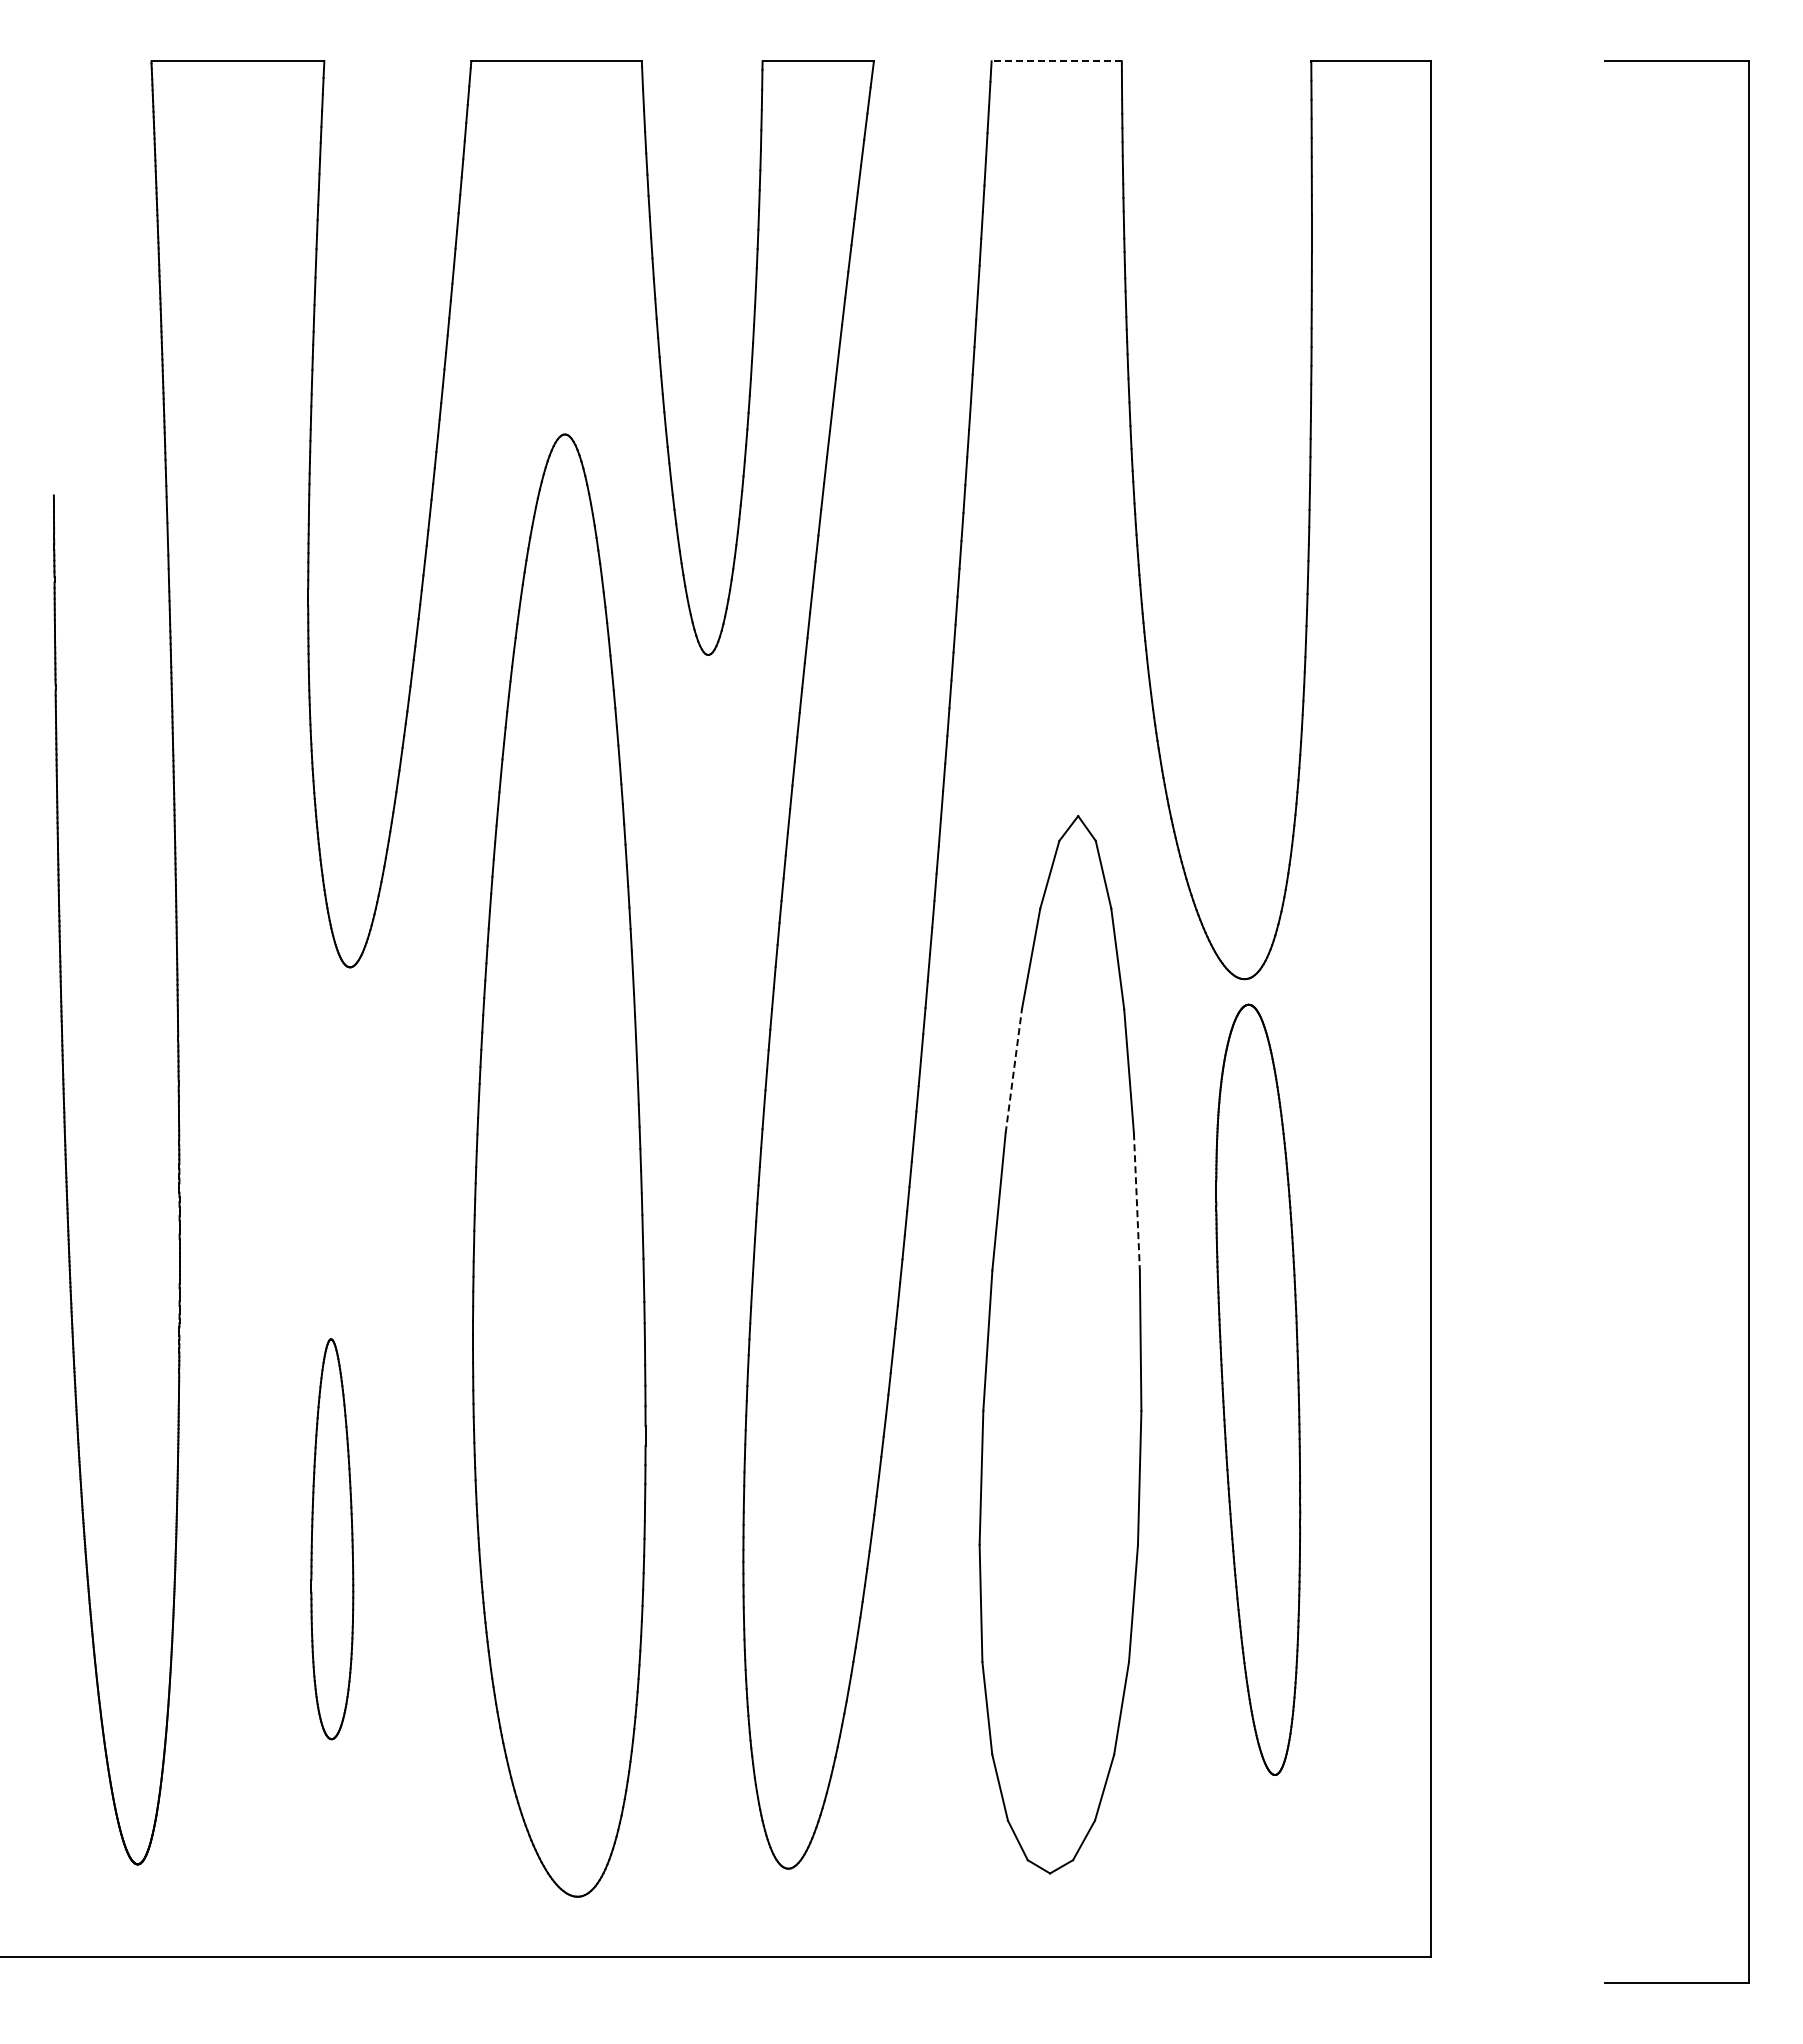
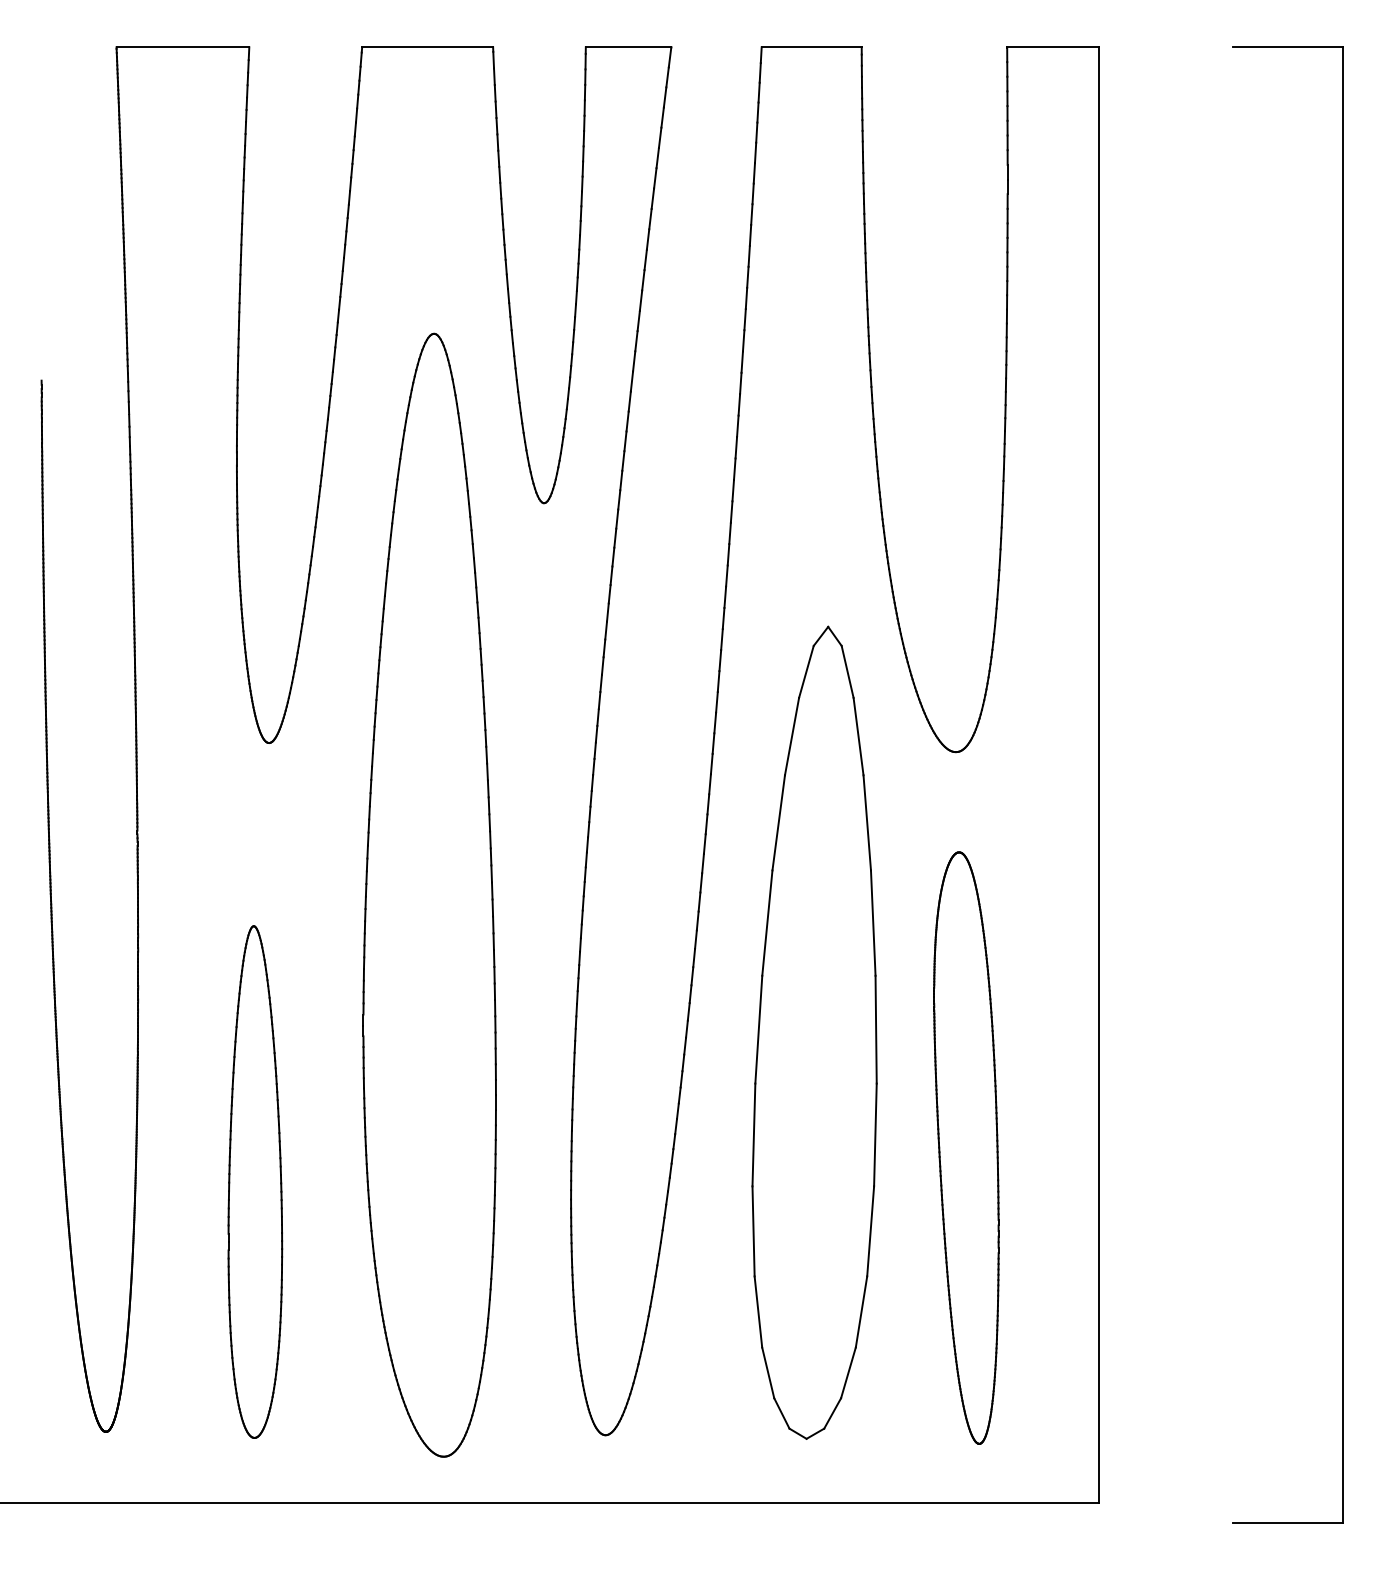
line: (1056, 61) -> (811, 47), dashed -> solid
line: (1013, 1070) -> (778, 822), dashed -> solid
line: (1136, 1201) -> (872, 922), dashed -> solid
part: (1258, 1389) -> (966, 1147), moved
part: (332, 1539) -> (255, 1182), size x1.67

